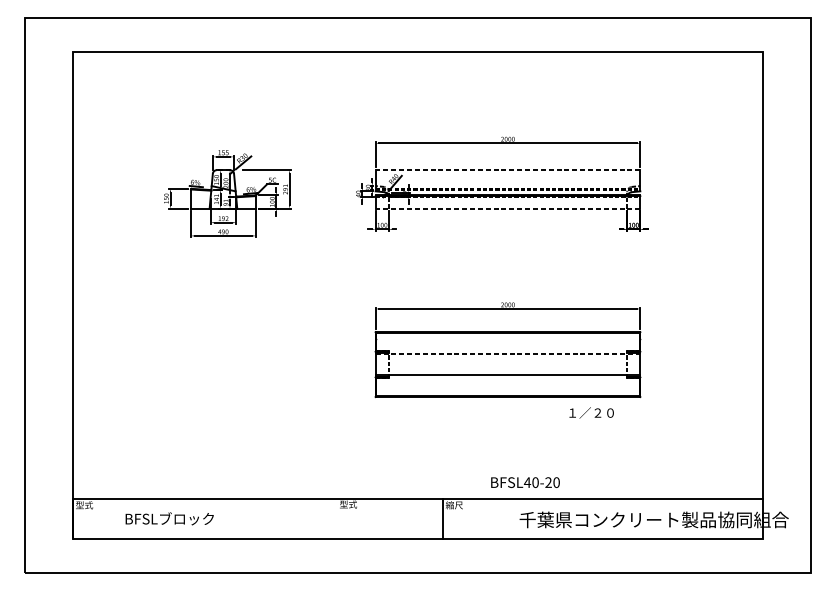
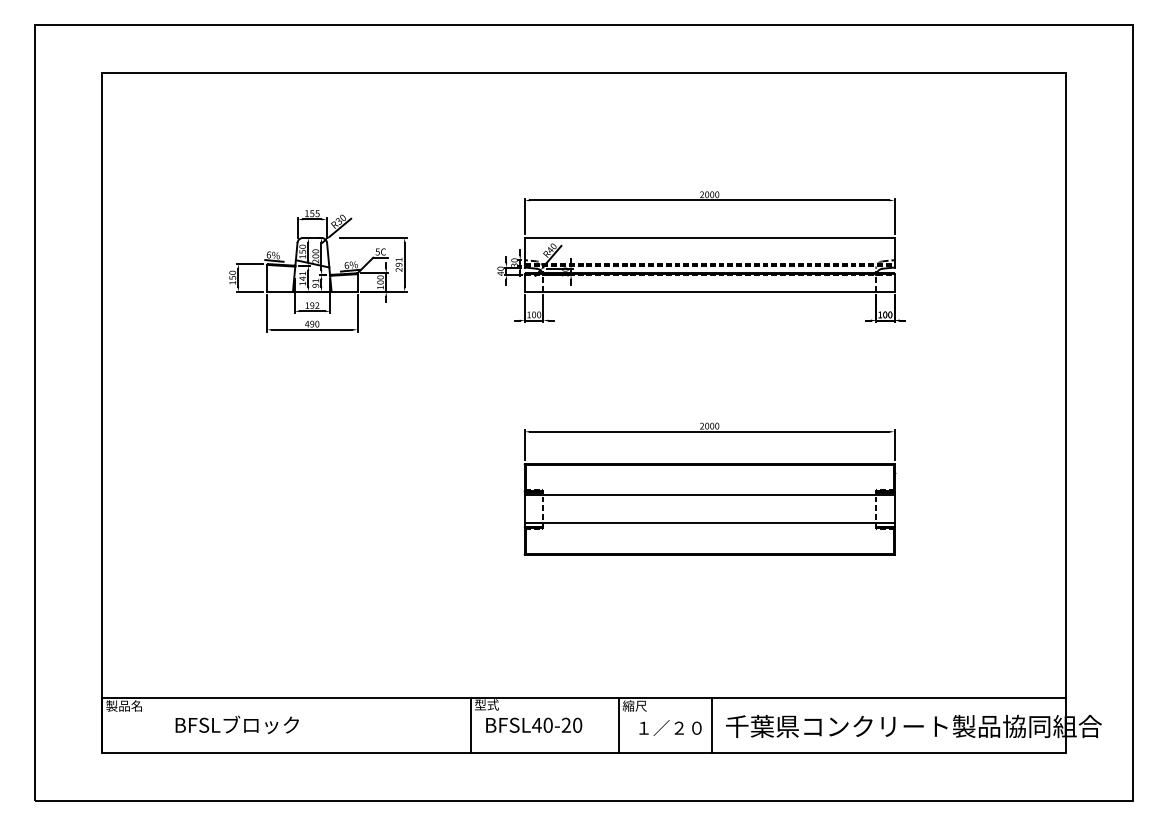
line: (507, 169) -> (709, 237), dashed -> solid
line: (507, 208) -> (709, 291), dashed -> solid
line: (507, 353) -> (709, 494), dashed -> solid
text: (591, 412) -> (670, 727), moved
text: (525, 482) -> (534, 724), moved
text: (88, 504) -> (123, 705), 型式 -> 製品名
line: (337, 519) -> (471, 725), added
line: (509, 519) -> (711, 725), added

